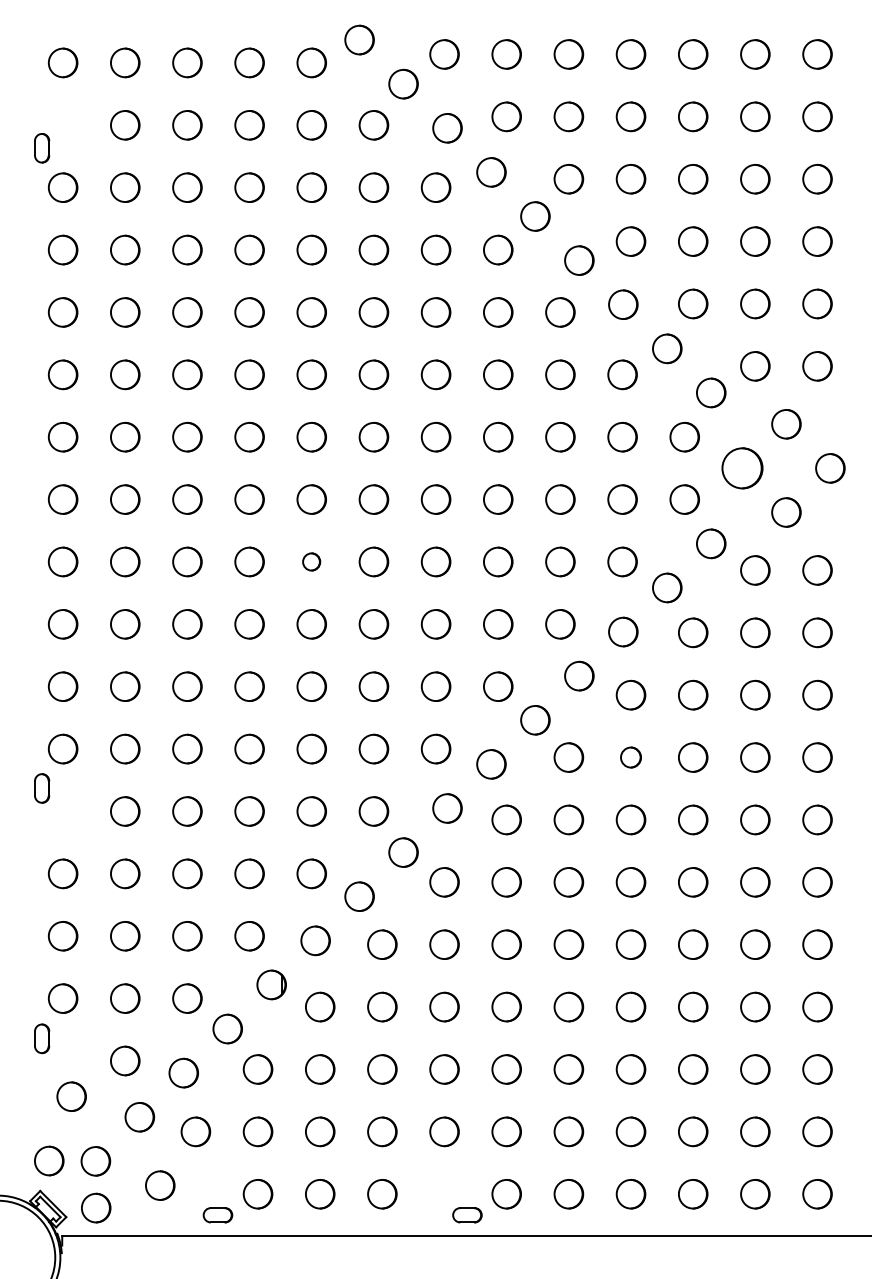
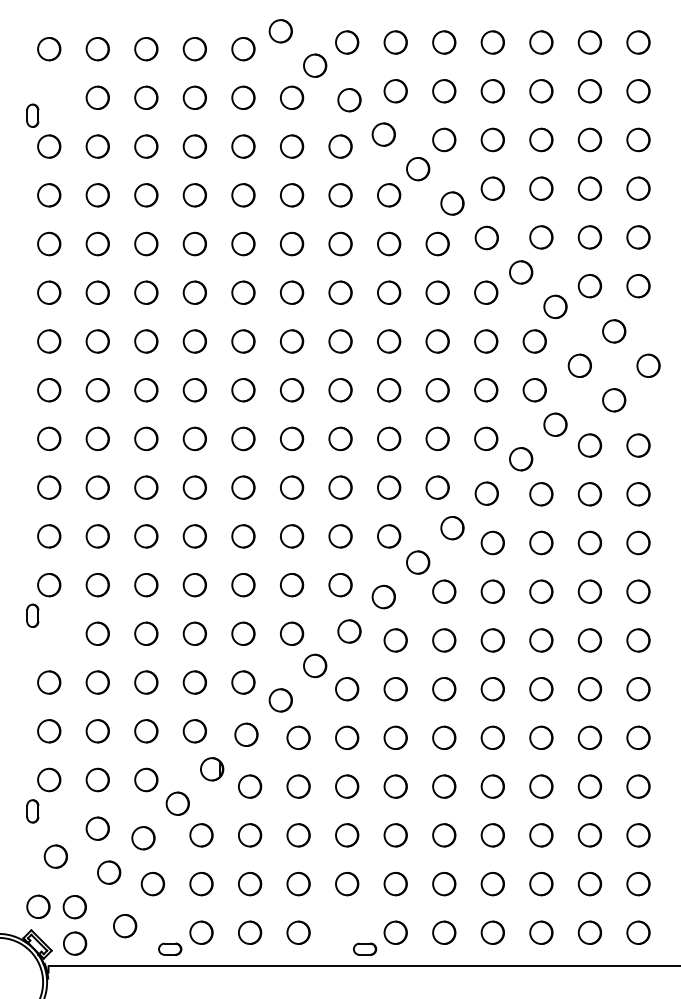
circle: (742, 468) -> (579, 365), size x0.71
part: (311, 561) -> (243, 438), size x1.67
part: (630, 757) -> (492, 591), size x1.43

